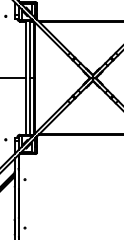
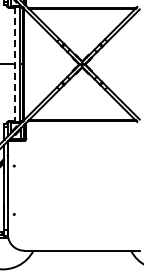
line: (26, 78) -> (15, 64), solid -> dashed

